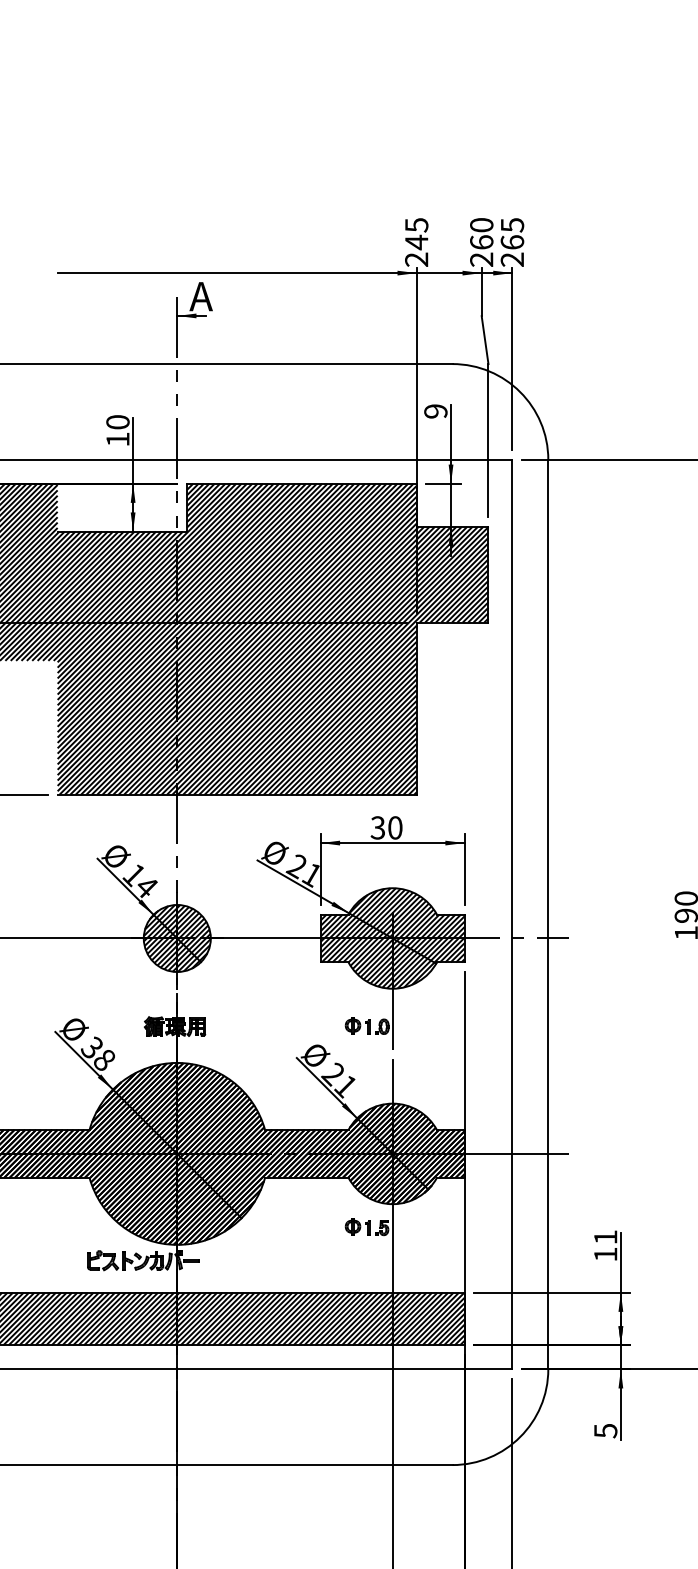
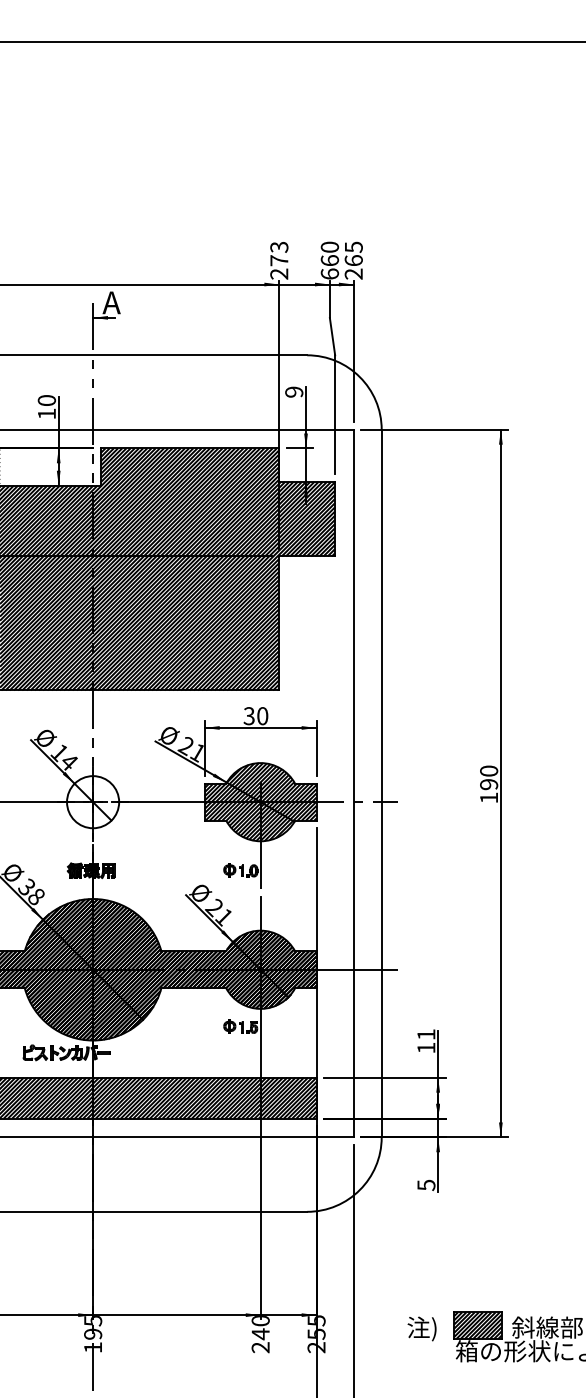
text: (416, 233) -> (279, 253), 245 -> 273
text: (481, 258) -> (329, 273), 260 -> 660
hatch: (177, 938) -> (93, 802), removed

